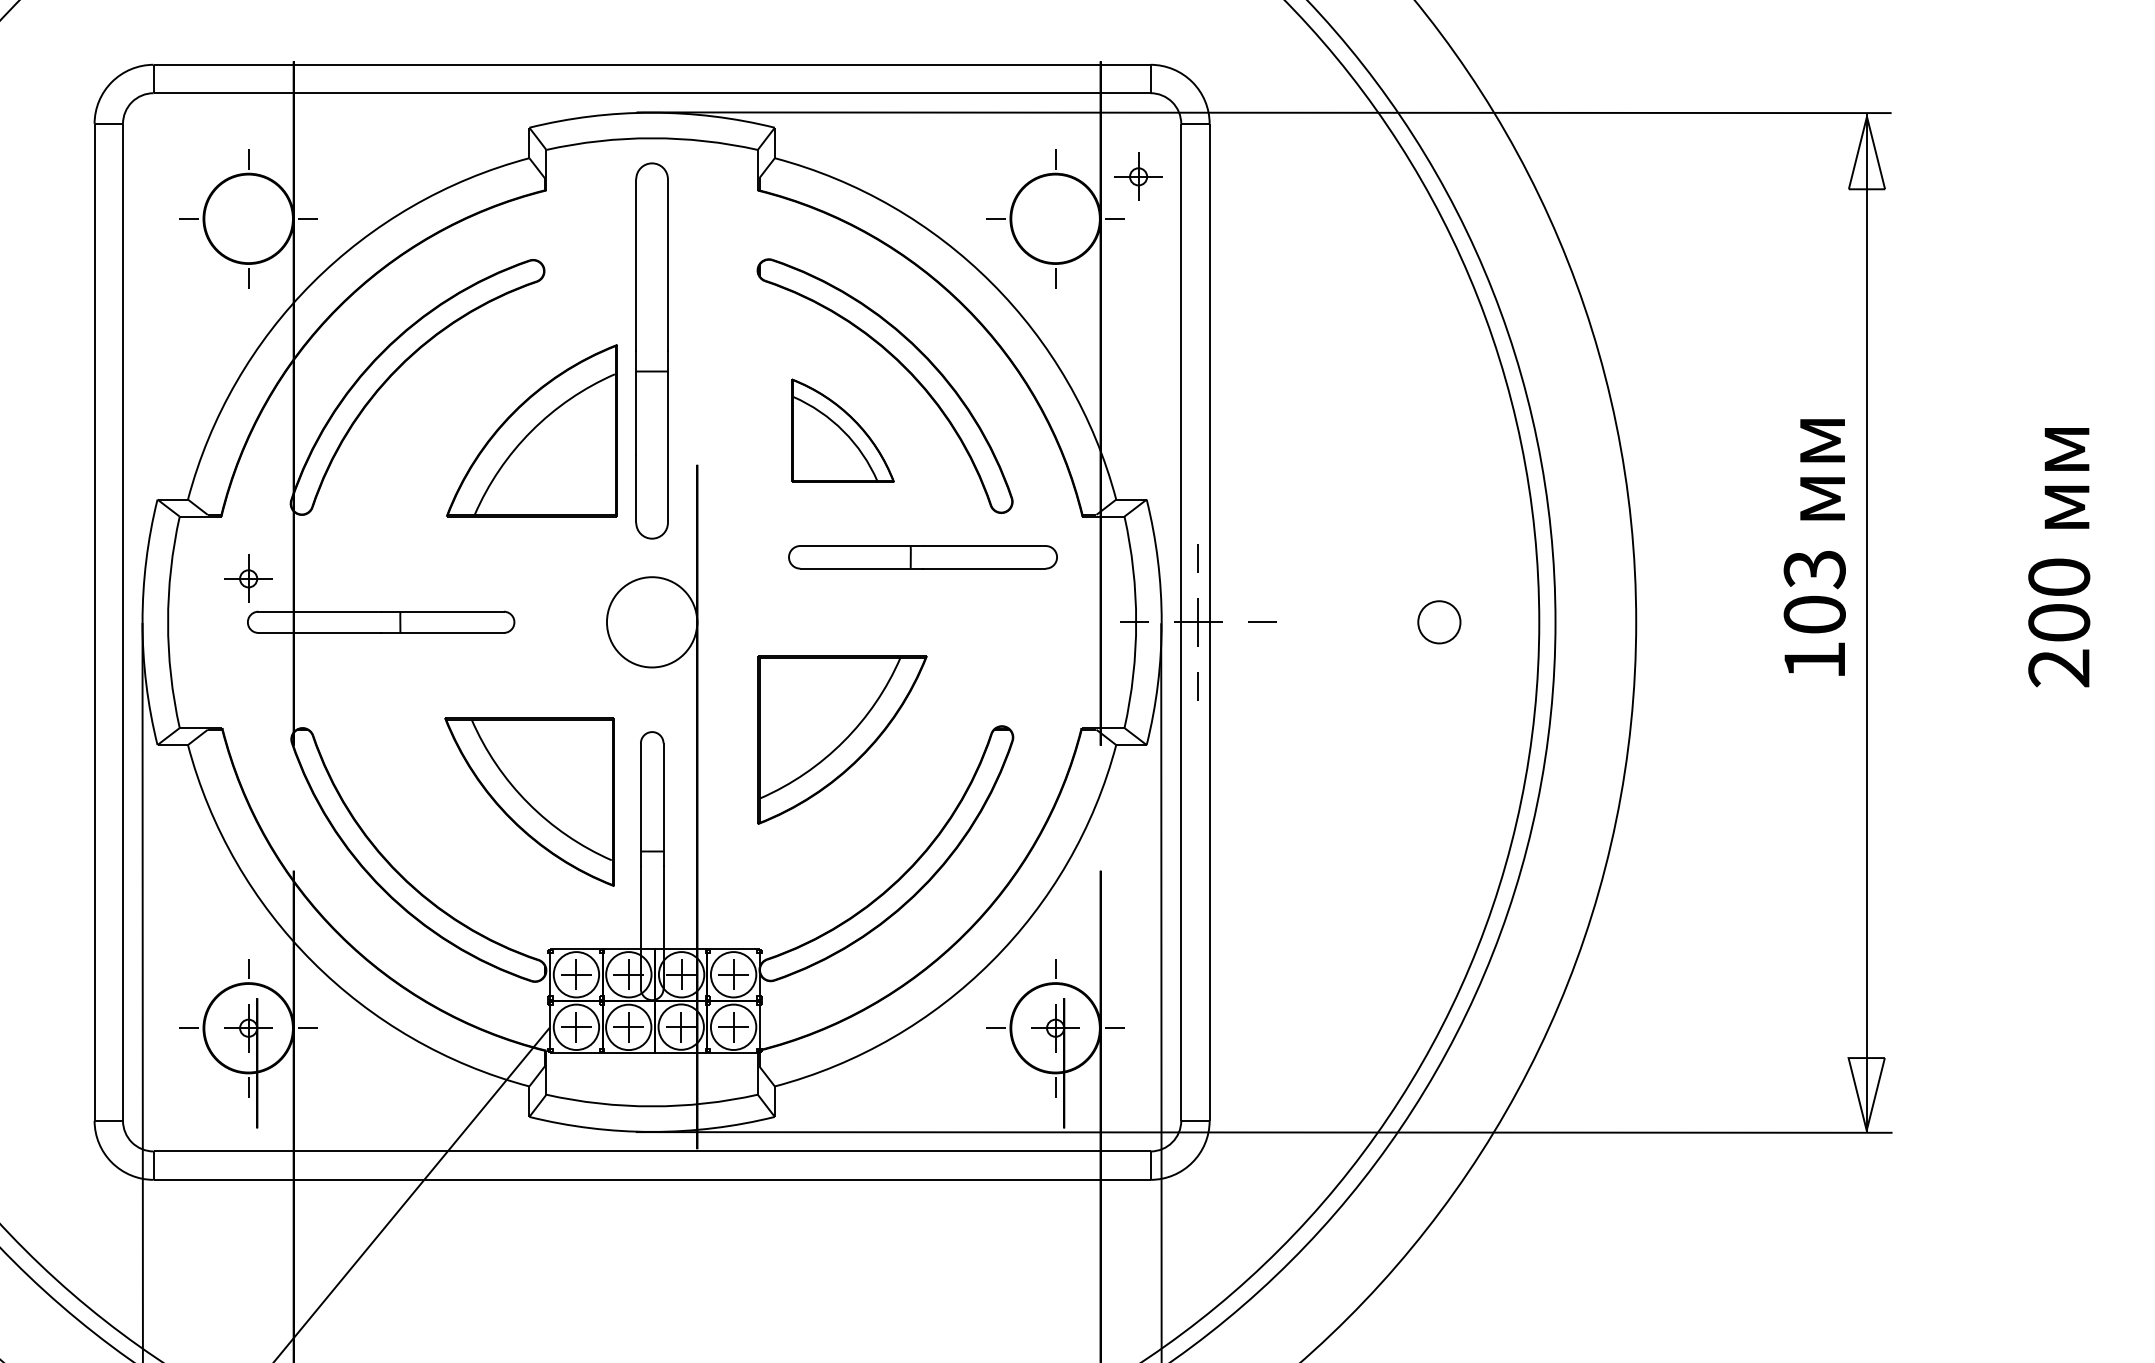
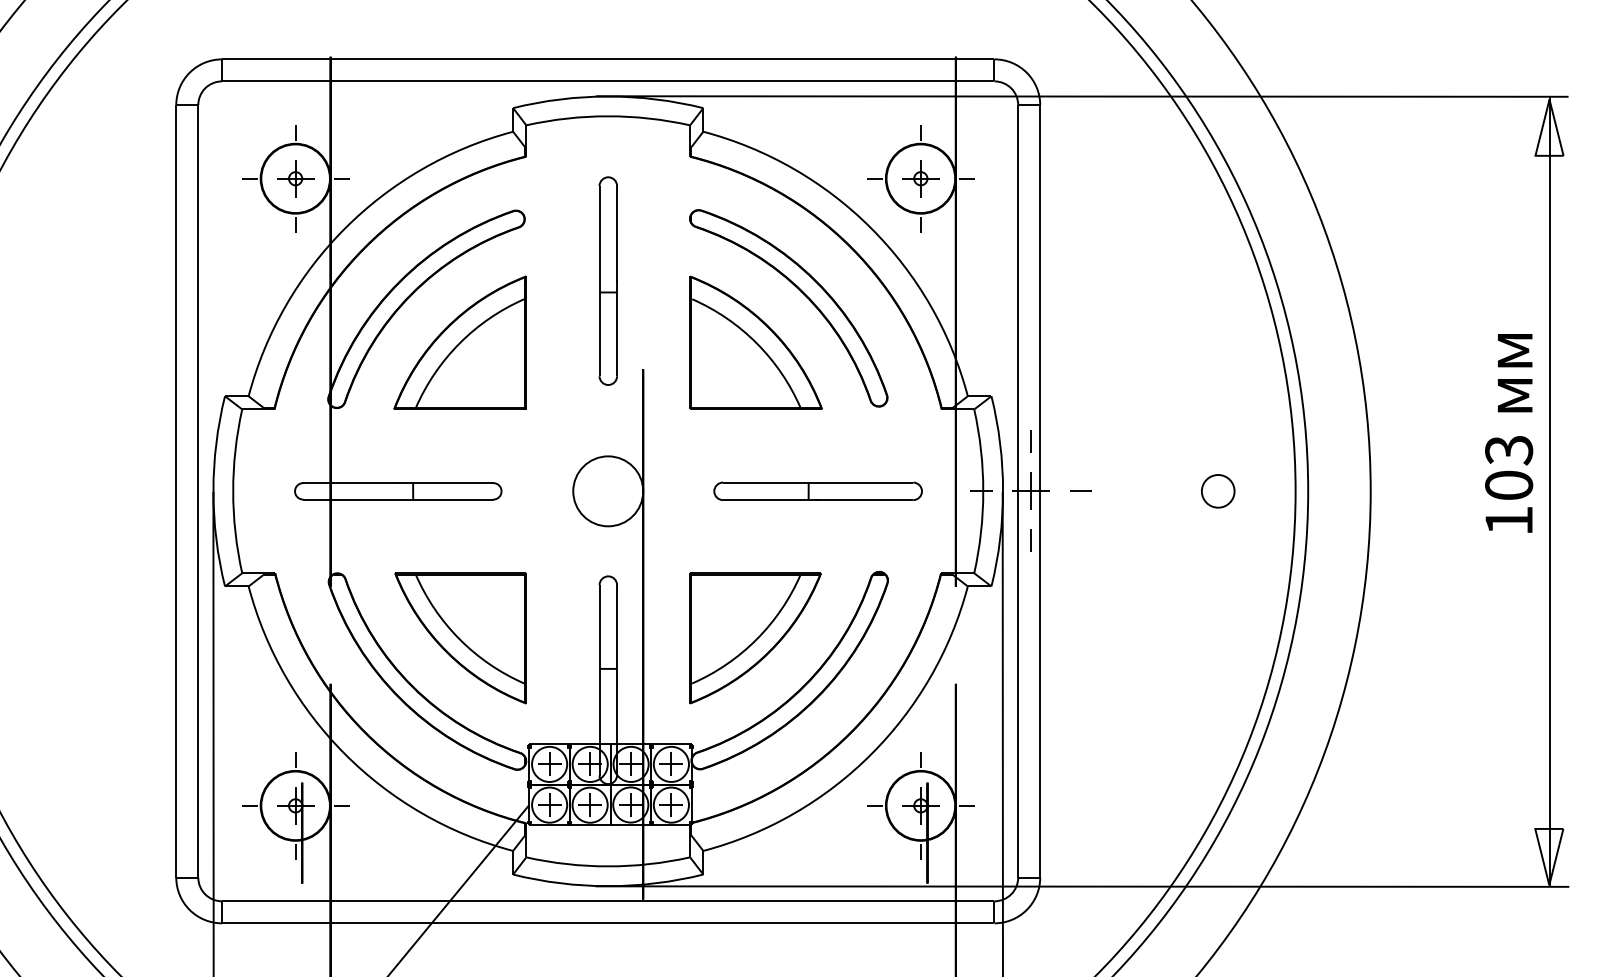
part: (1138, 176) -> (920, 178), moved
part: (652, 350) -> (608, 280), size x0.71
part: (531, 430) -> (459, 342), moved
part: (842, 430) -> (755, 342), size x1.67
part: (922, 557) -> (817, 491), moved
part: (248, 578) -> (295, 178), moved
part: (842, 739) -> (755, 637), moved
part: (529, 801) -> (460, 637), moved

